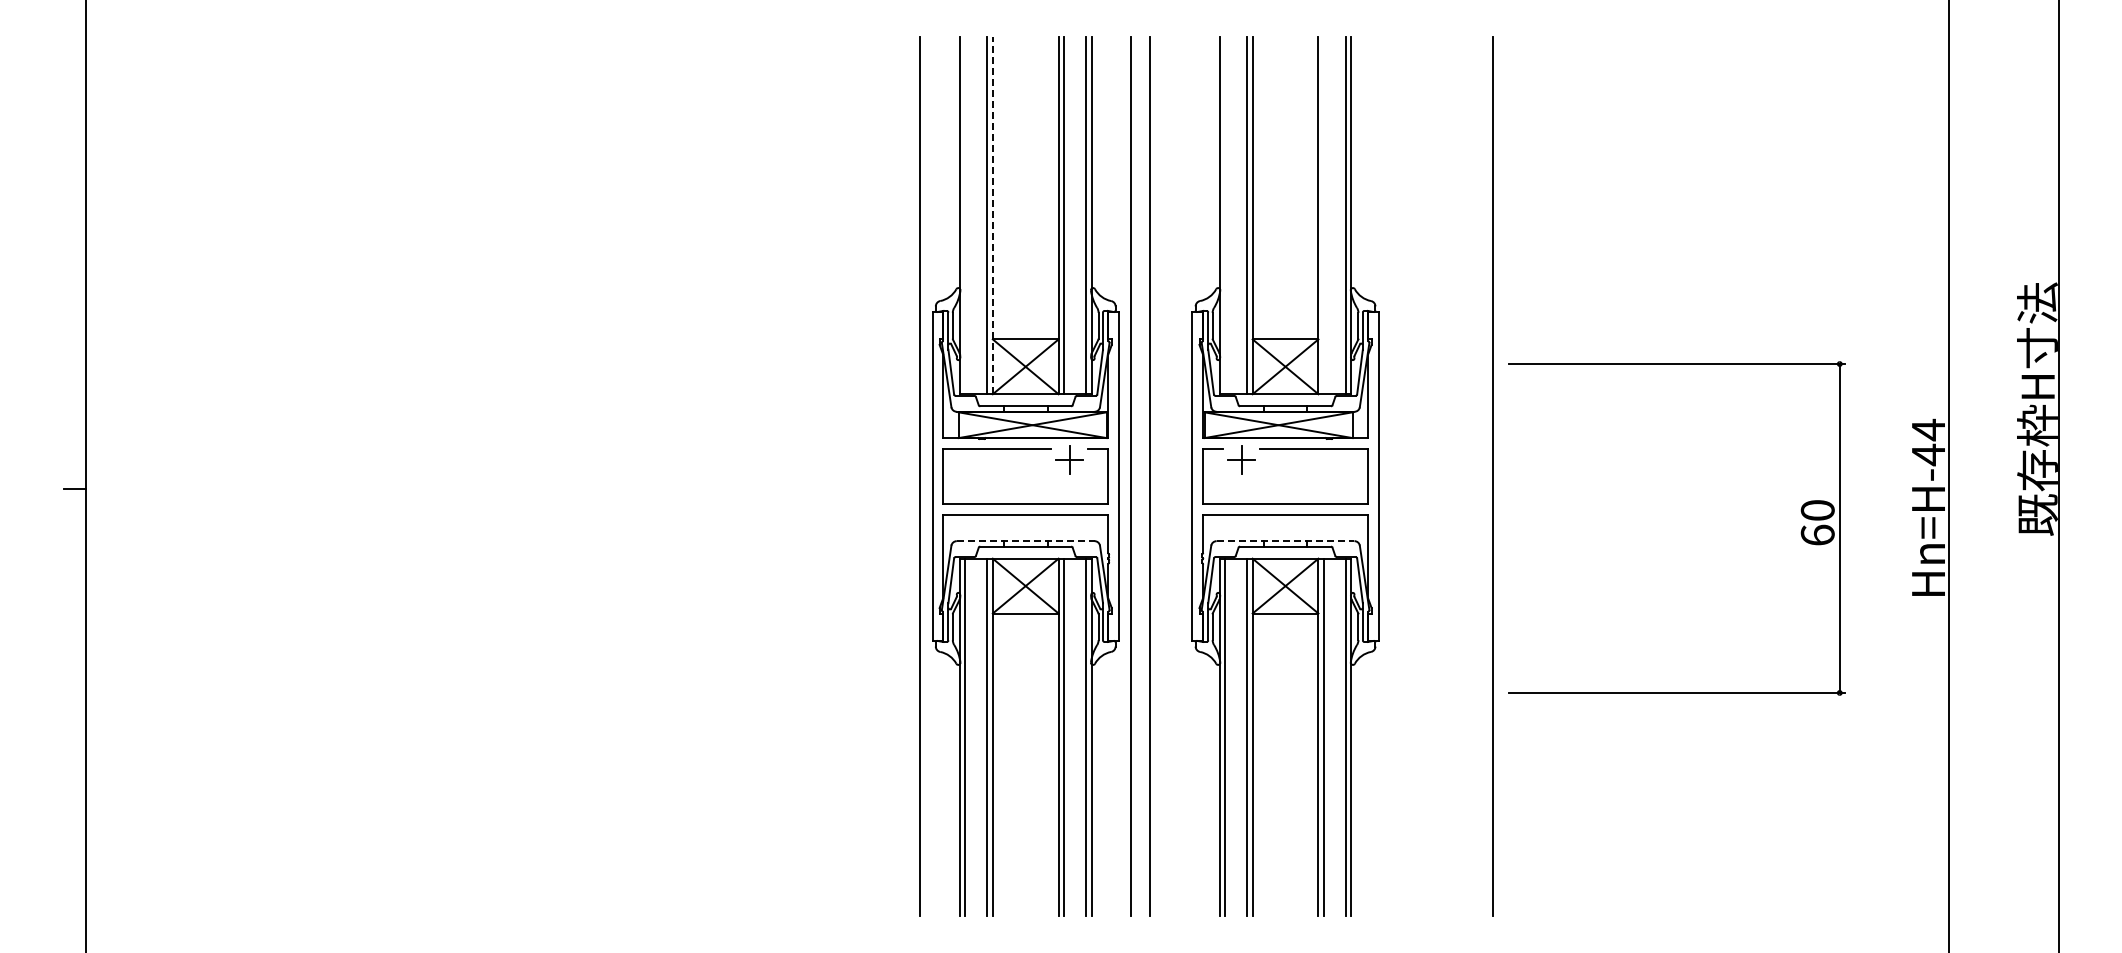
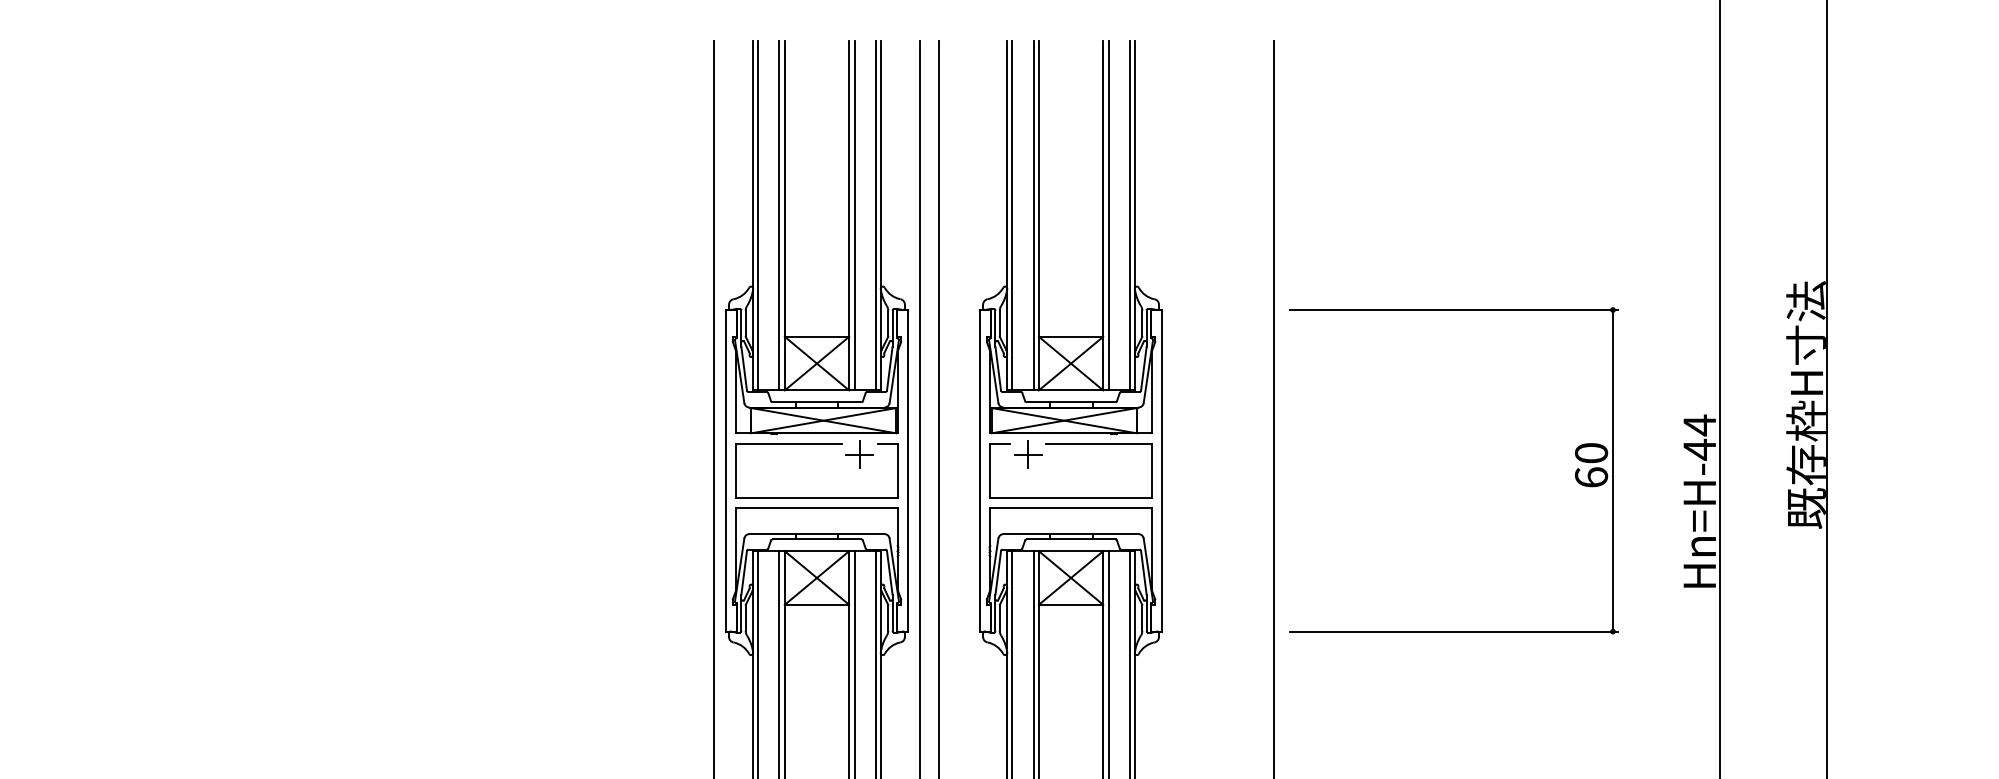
line: (965, 215) -> (758, 215), added
line: (992, 215) -> (784, 215), dashed -> solid
line: (1225, 215) -> (1012, 215), added
line: (1323, 215) -> (1108, 215), added
part: (1800, 532) -> (1574, 474), moved
line: (1025, 541) -> (816, 534), dashed -> solid
line: (1285, 541) -> (1071, 534), dashed -> solid

